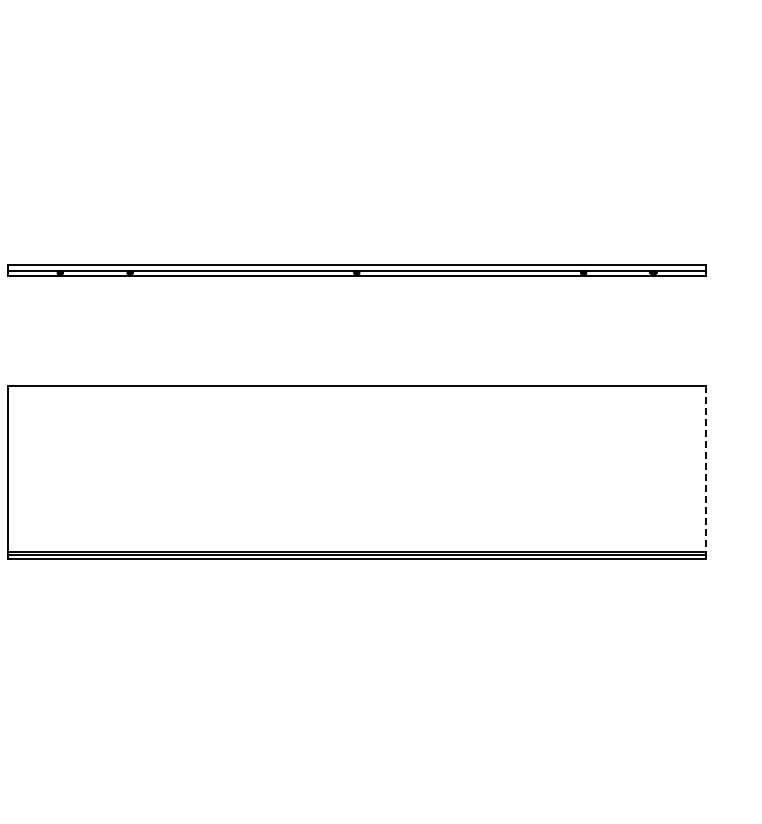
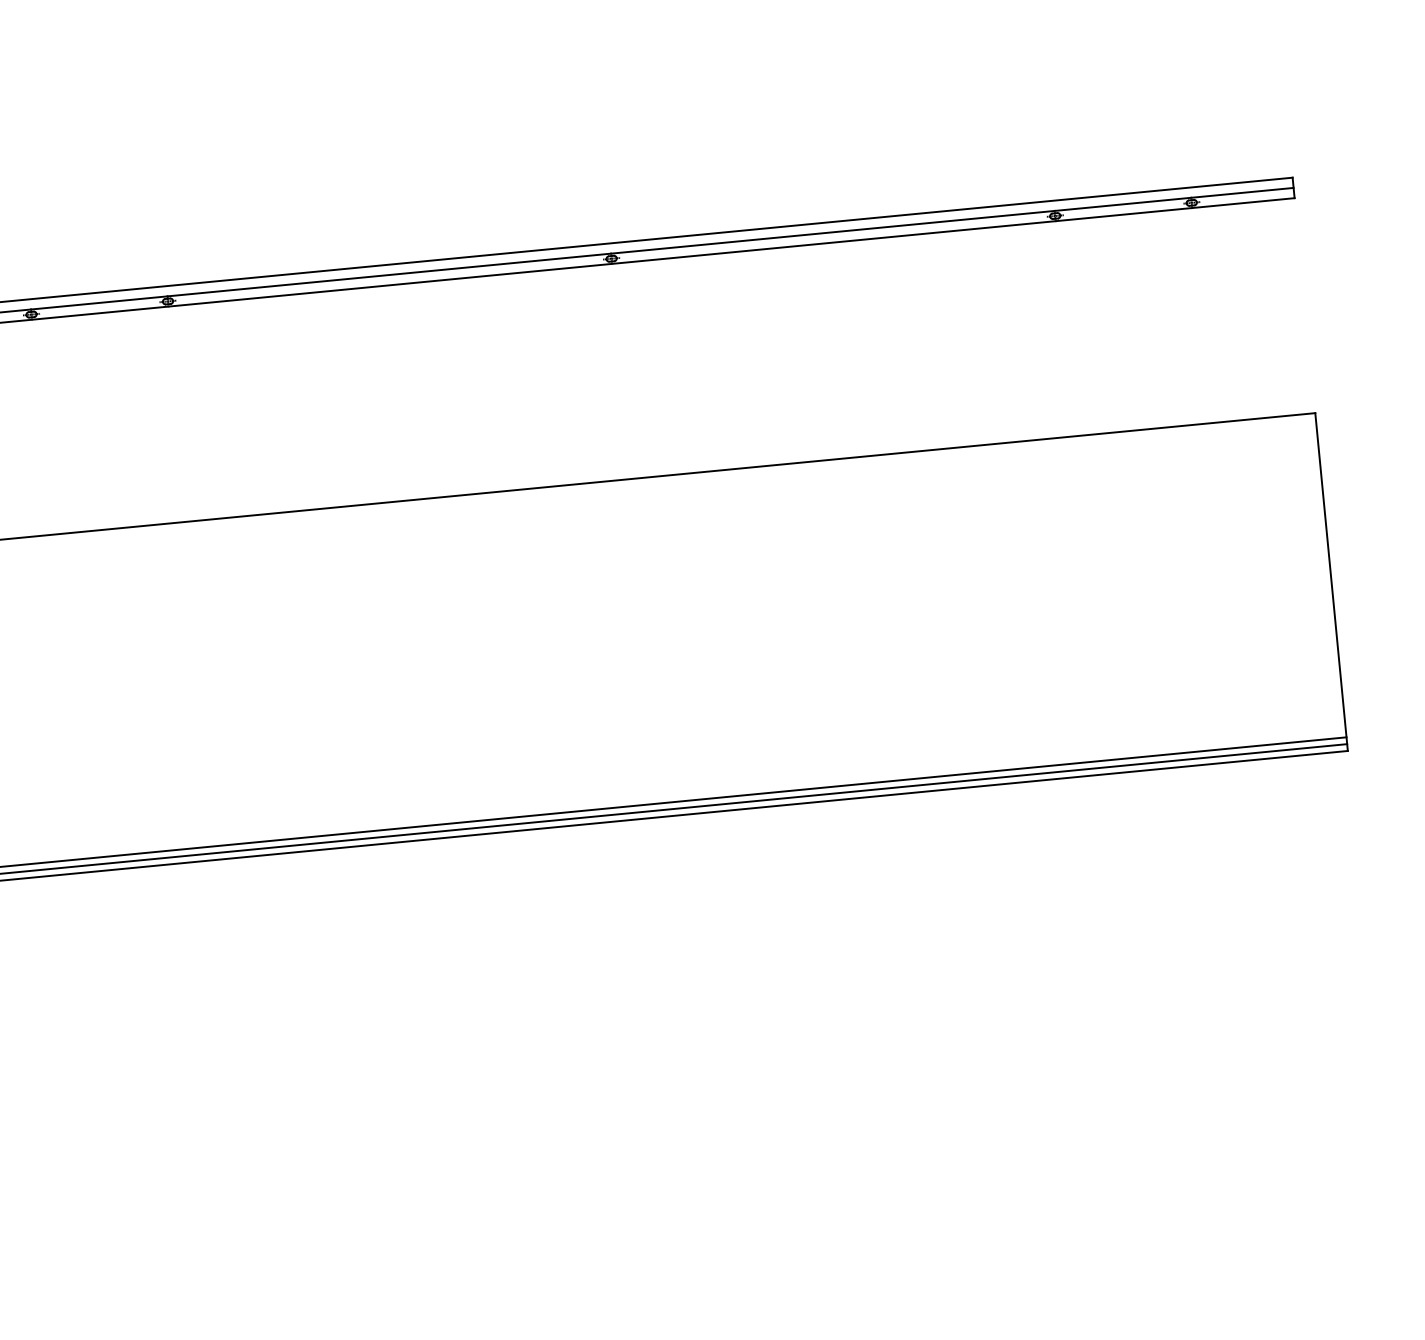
line: (705, 472) -> (1330, 582), dashed -> solid

